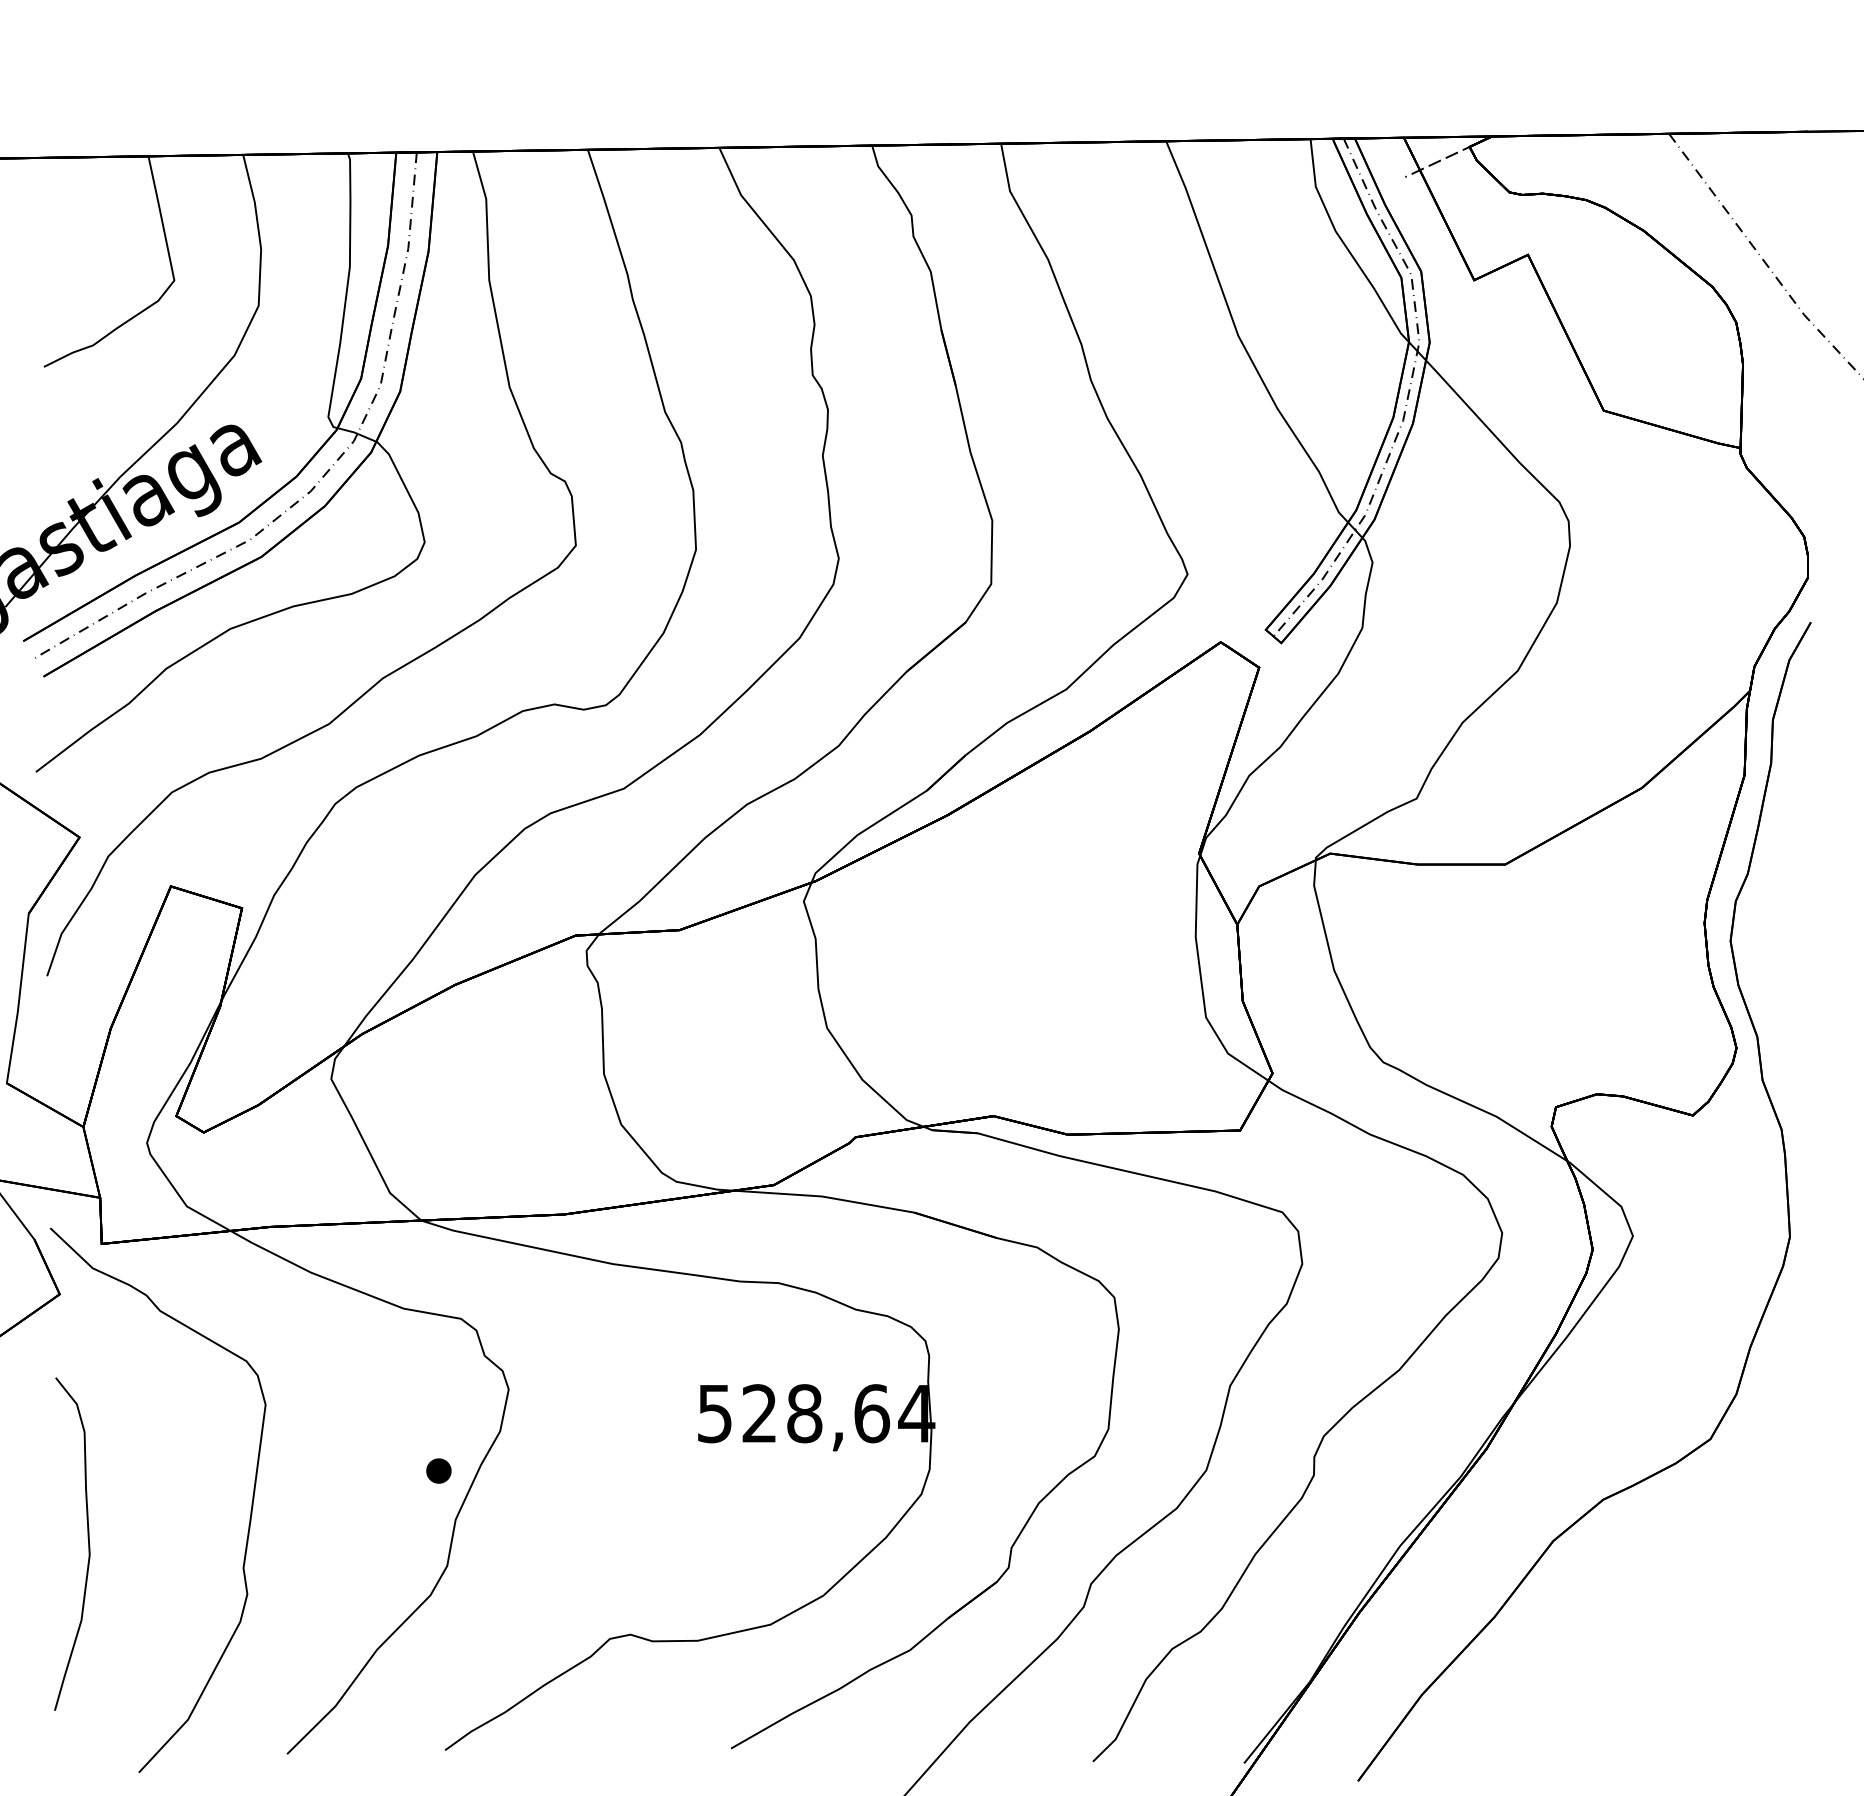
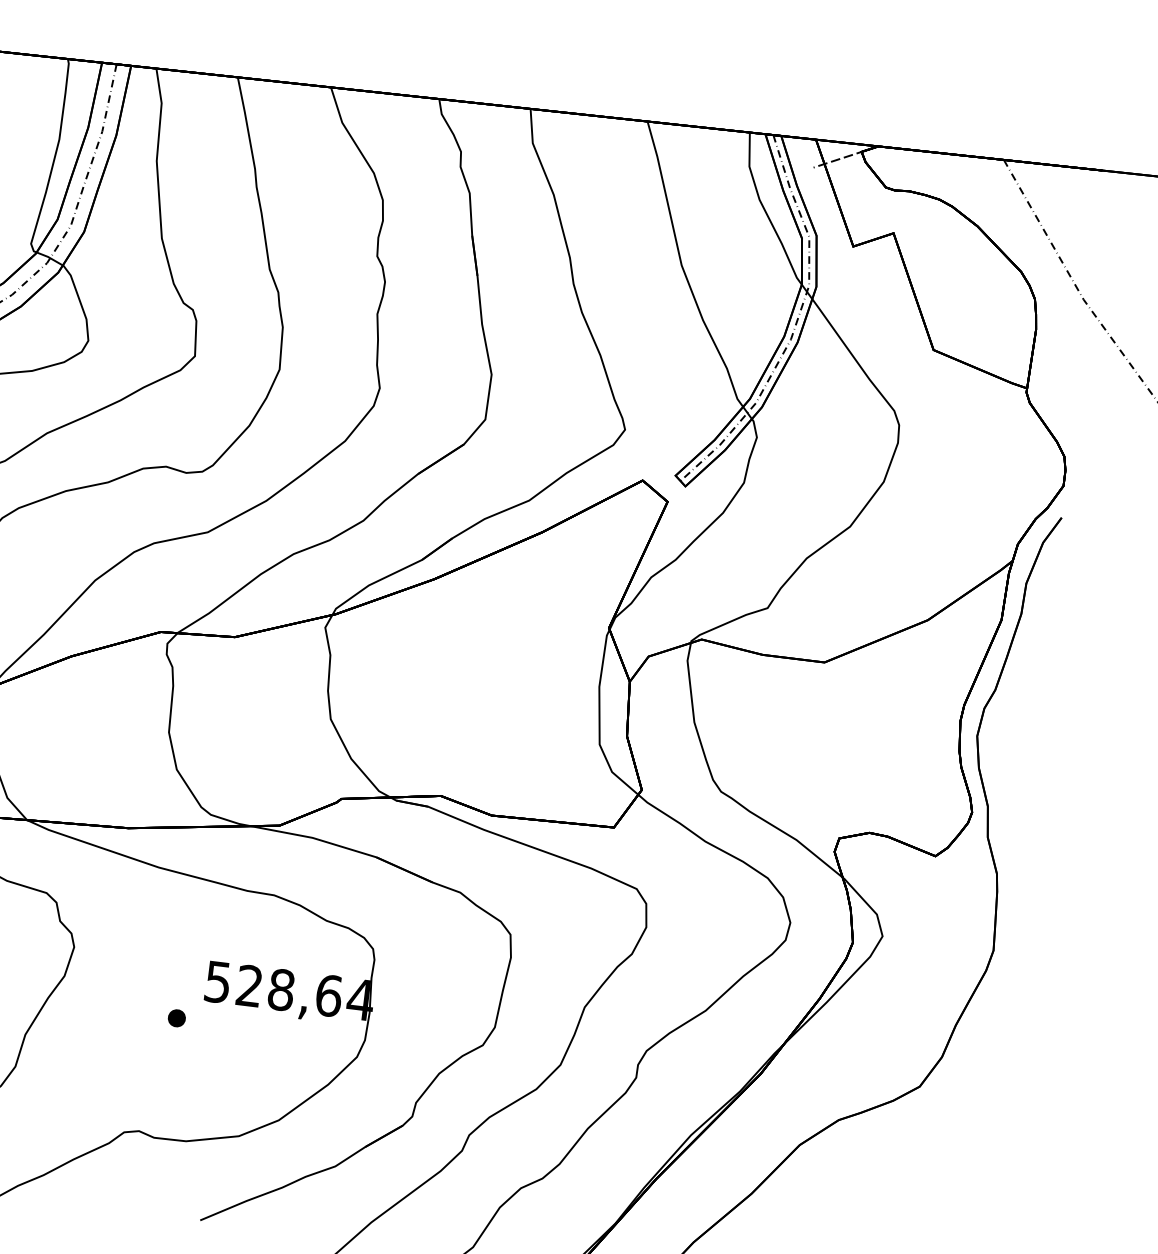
part: (438, 1470) -> (176, 1017), moved

